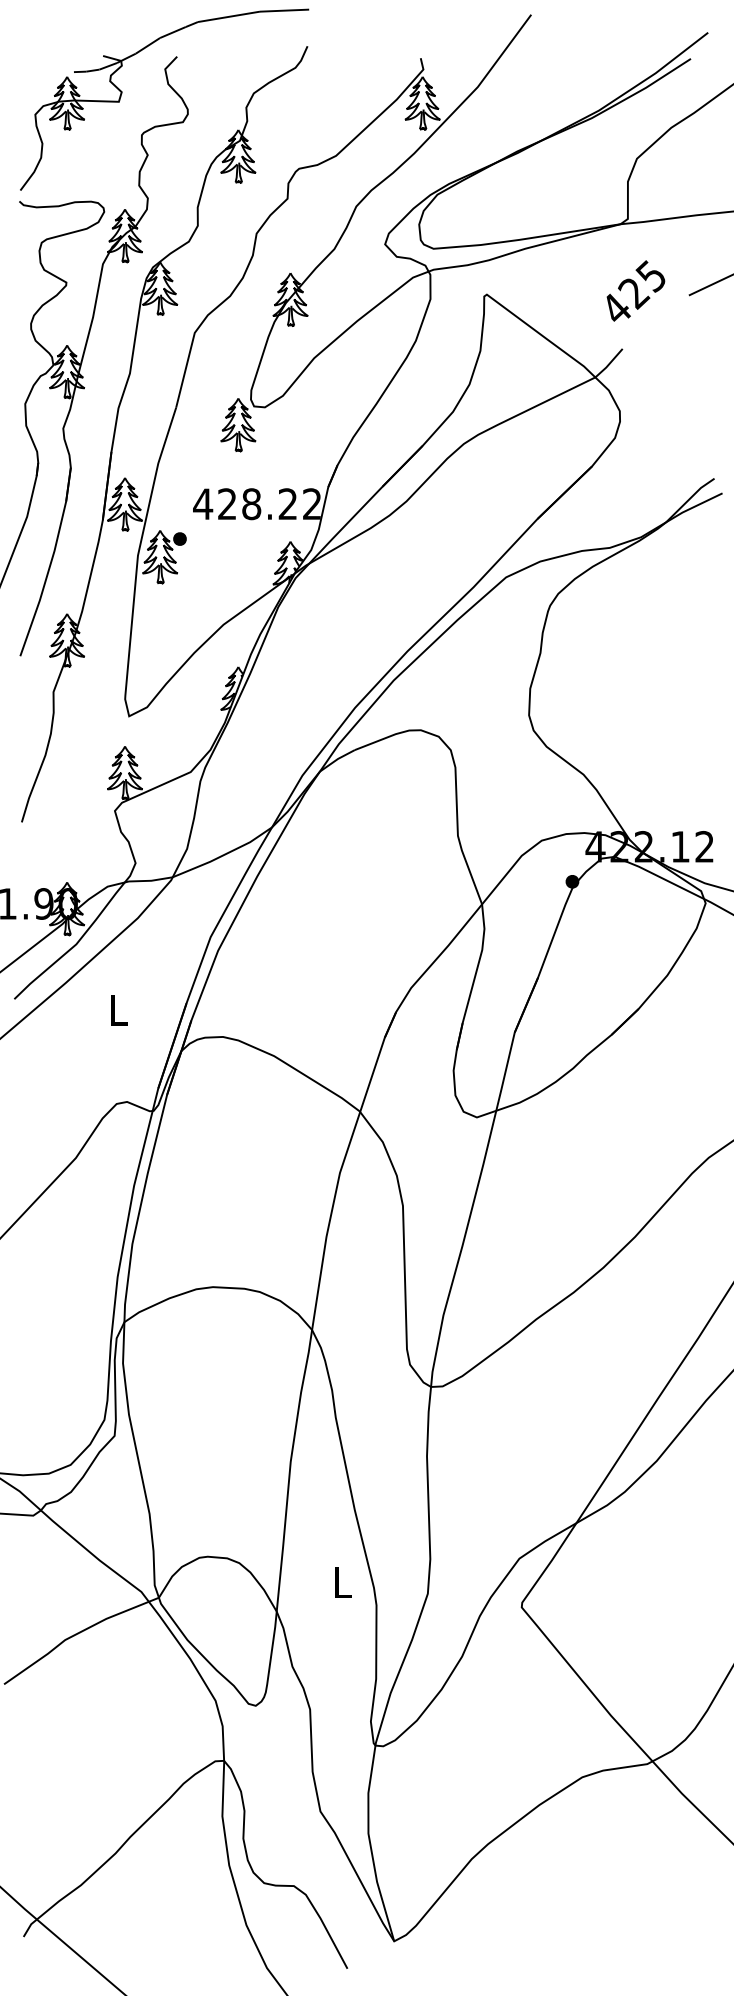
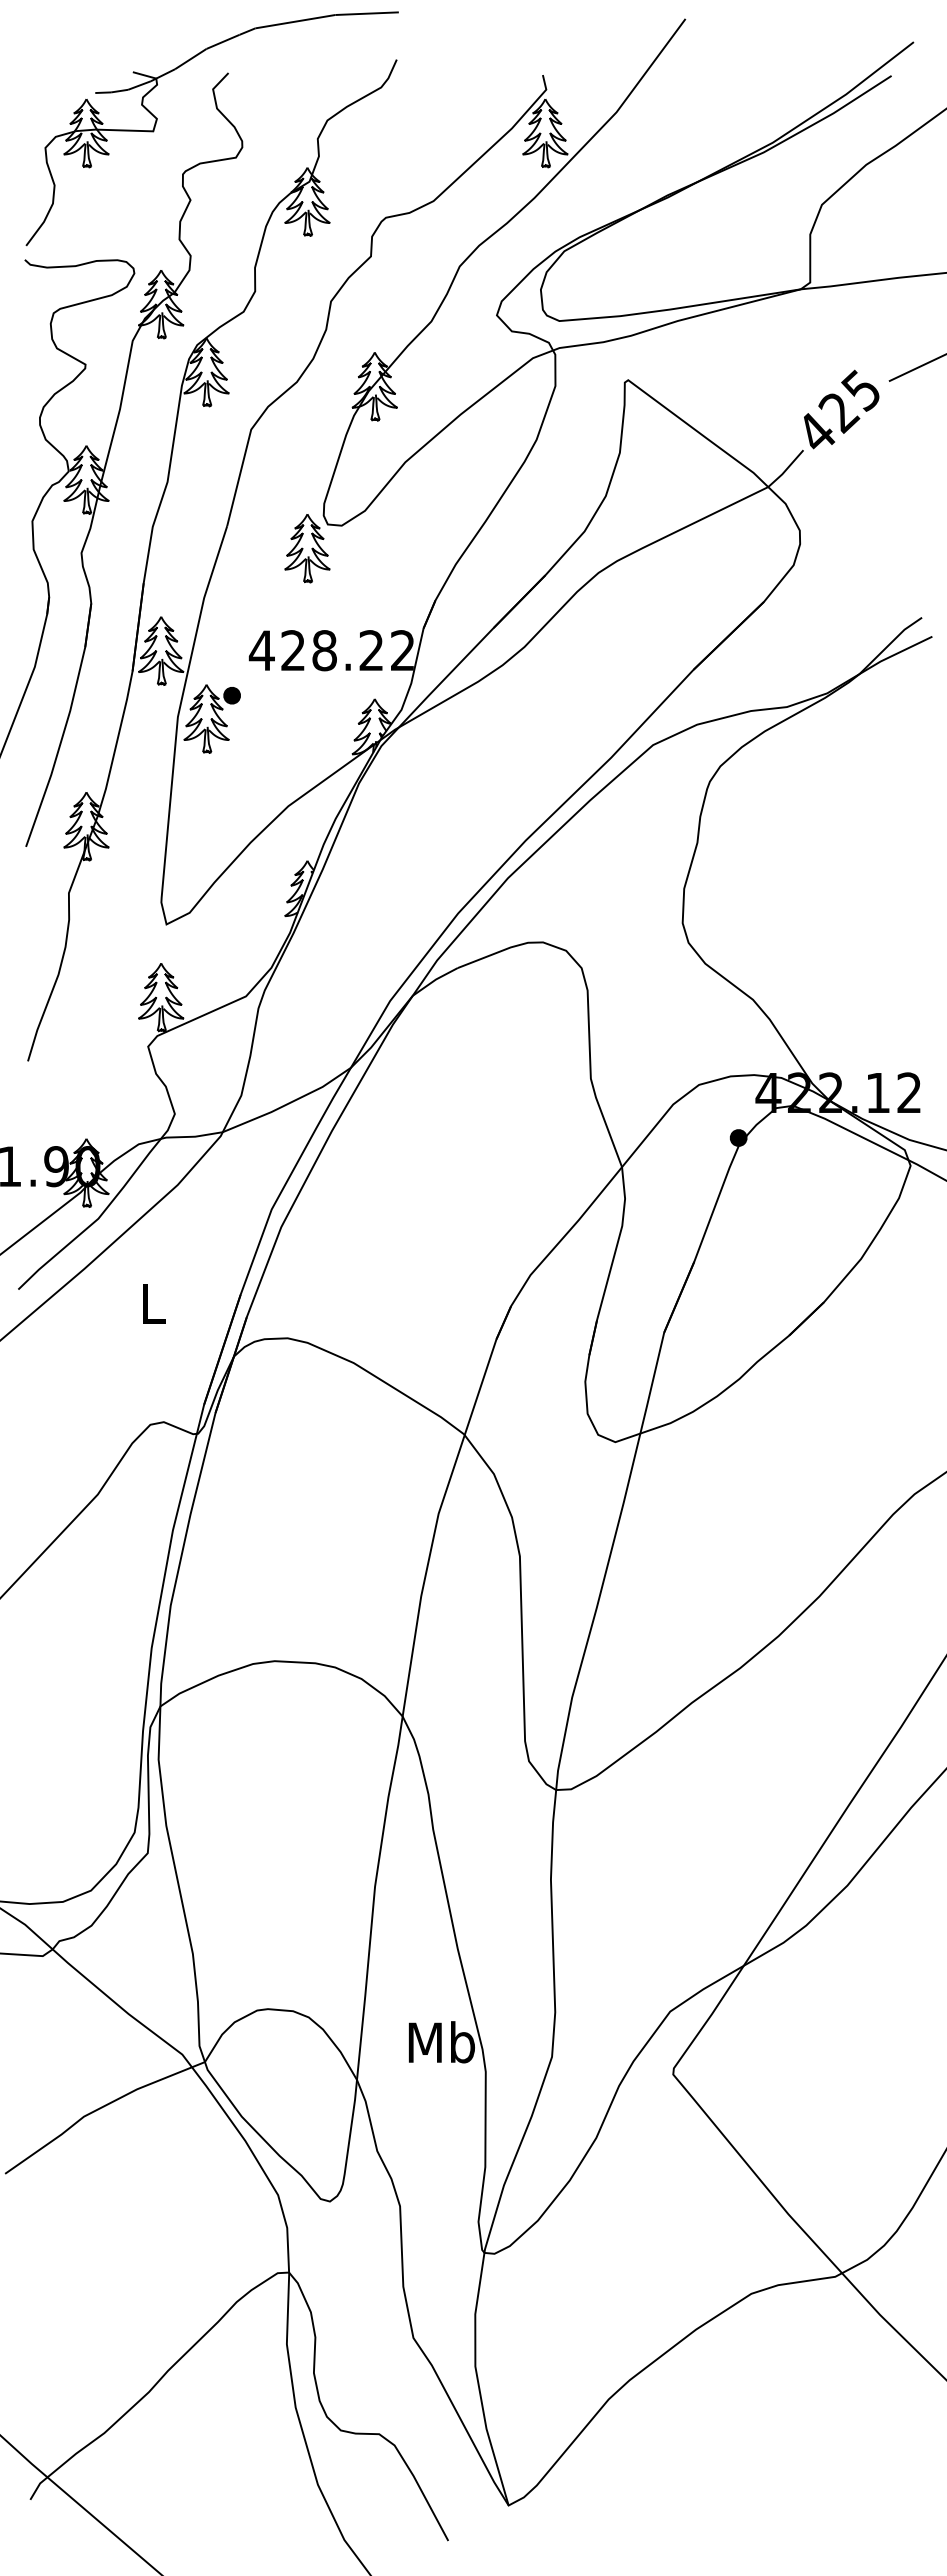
text: (635, 290) -> (841, 409), moved
text: (342, 1582) -> (441, 2042), L -> Mb

